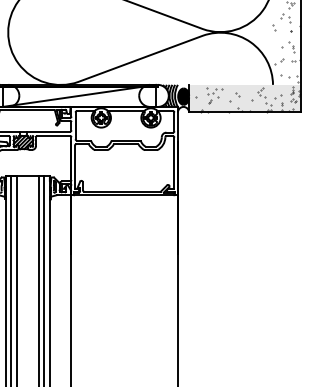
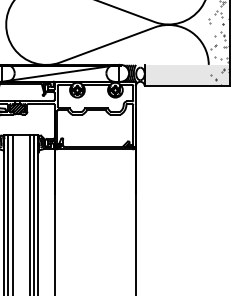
fill: (183, 96) -> (140, 73), removed
hatch: (247, 98) -> (189, 75), removed

